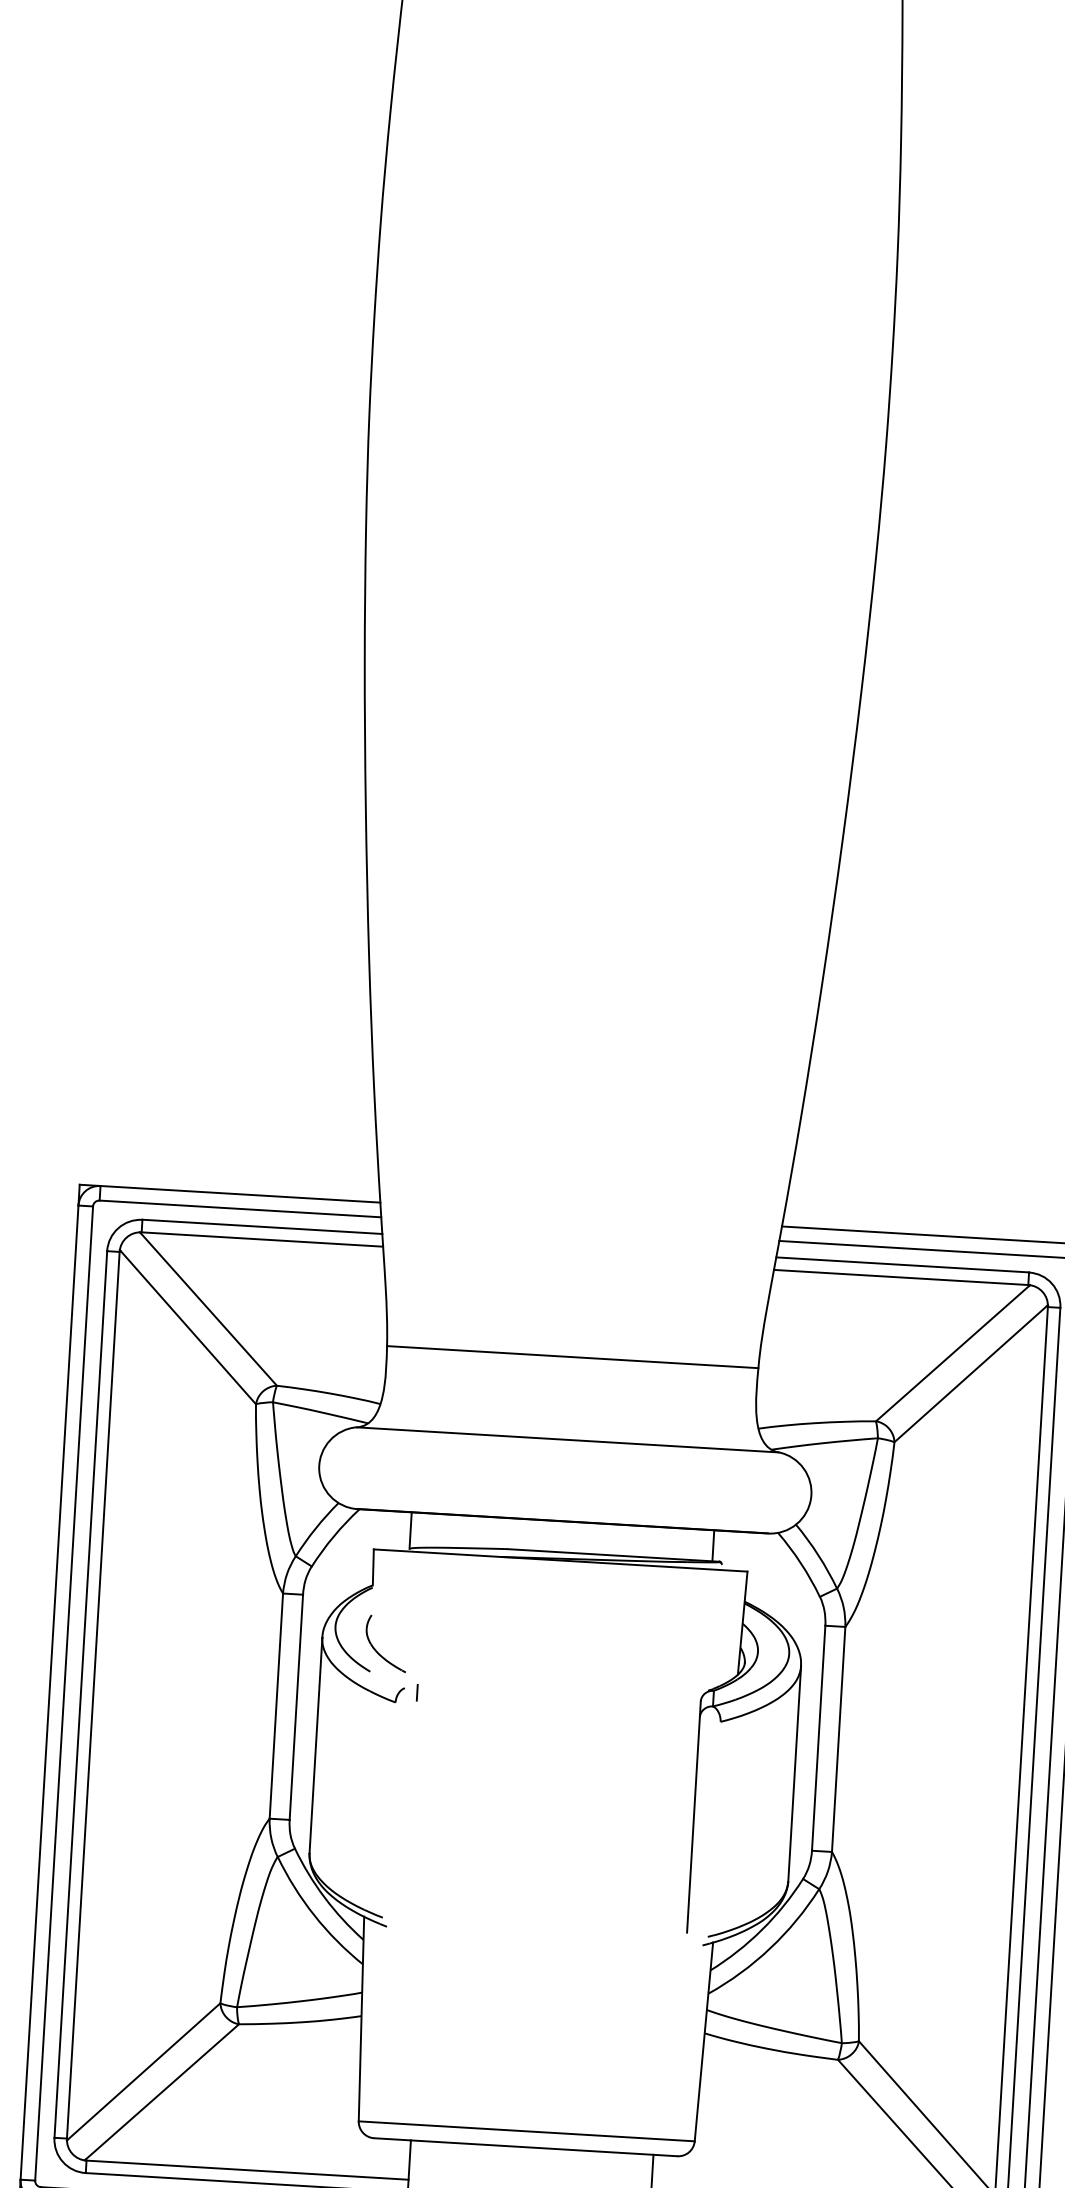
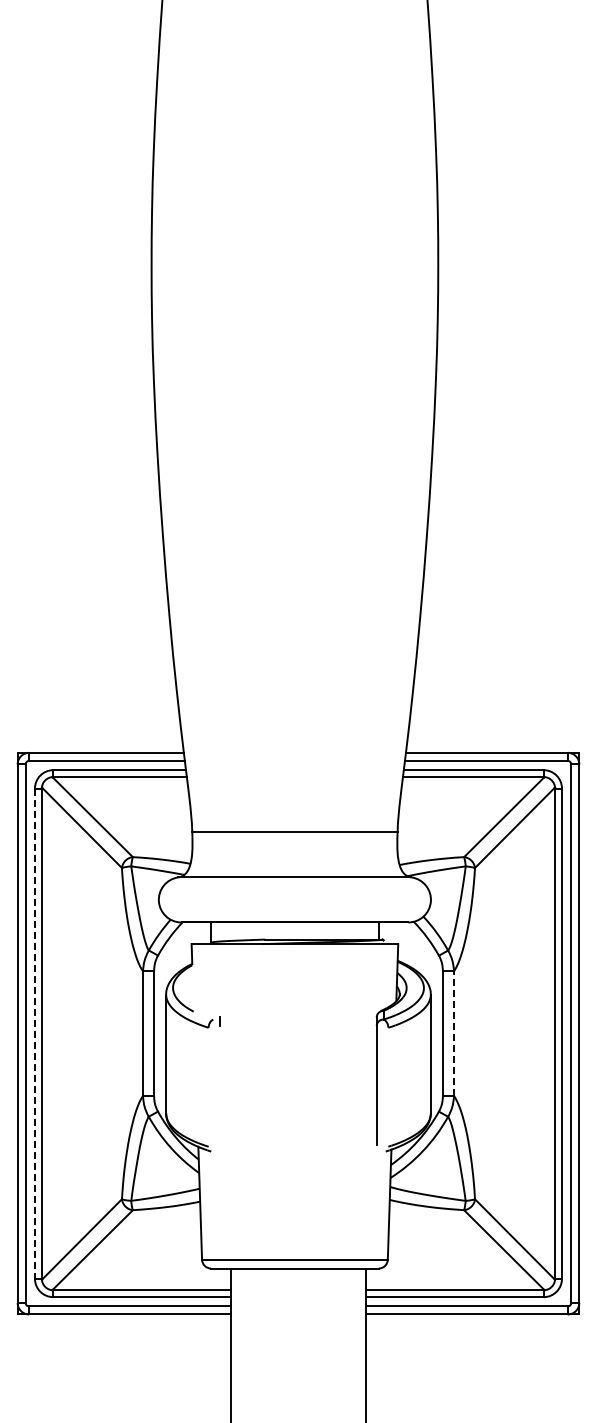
part: (386, 1643) -> (201, 995), removed
line: (79, 1695) -> (34, 1034), solid -> dashed
line: (837, 1739) -> (453, 1033), solid -> dashed

